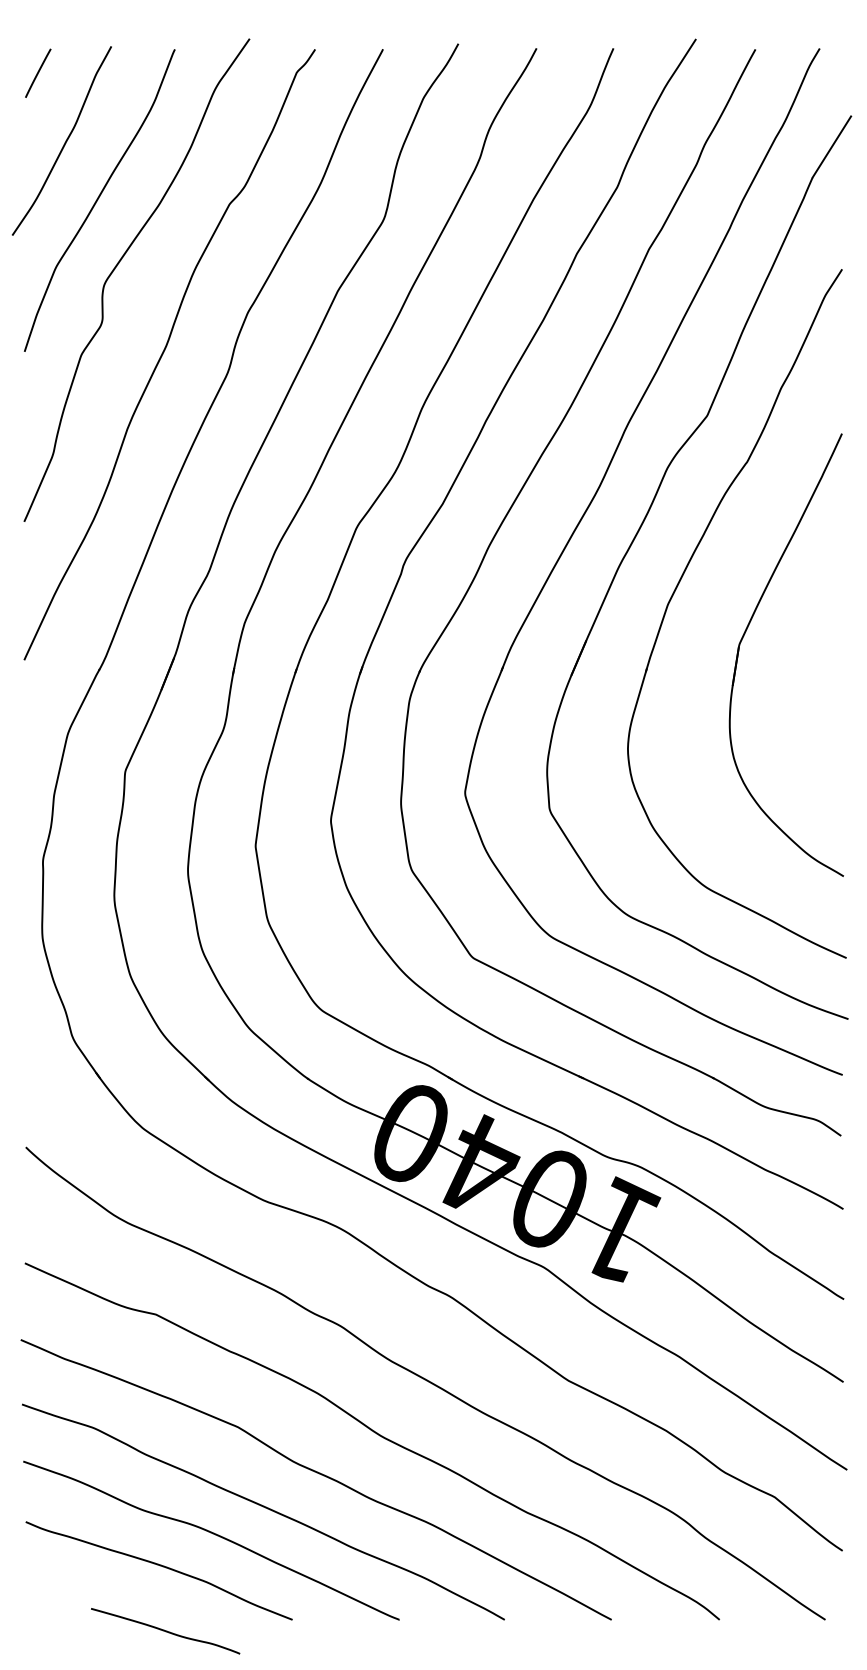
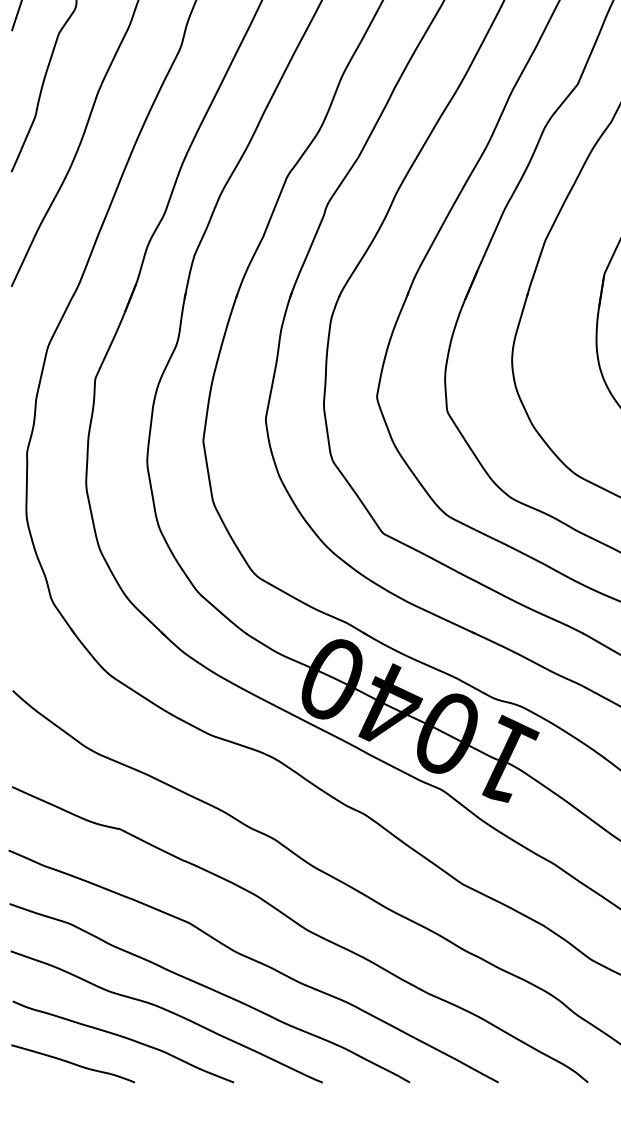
curve: (165, 1631) -> (73, 1064), moved

